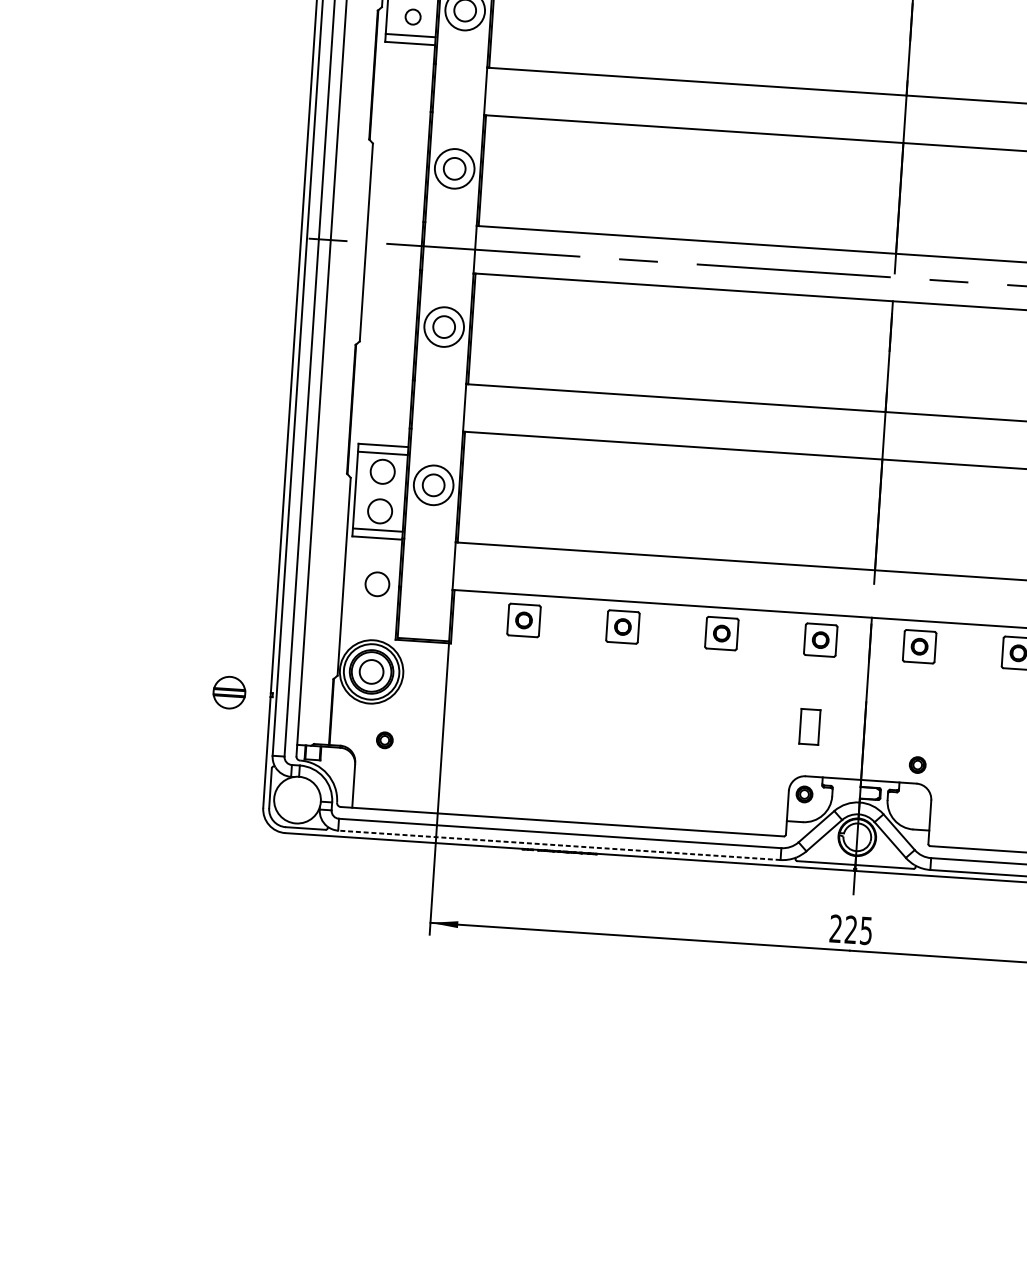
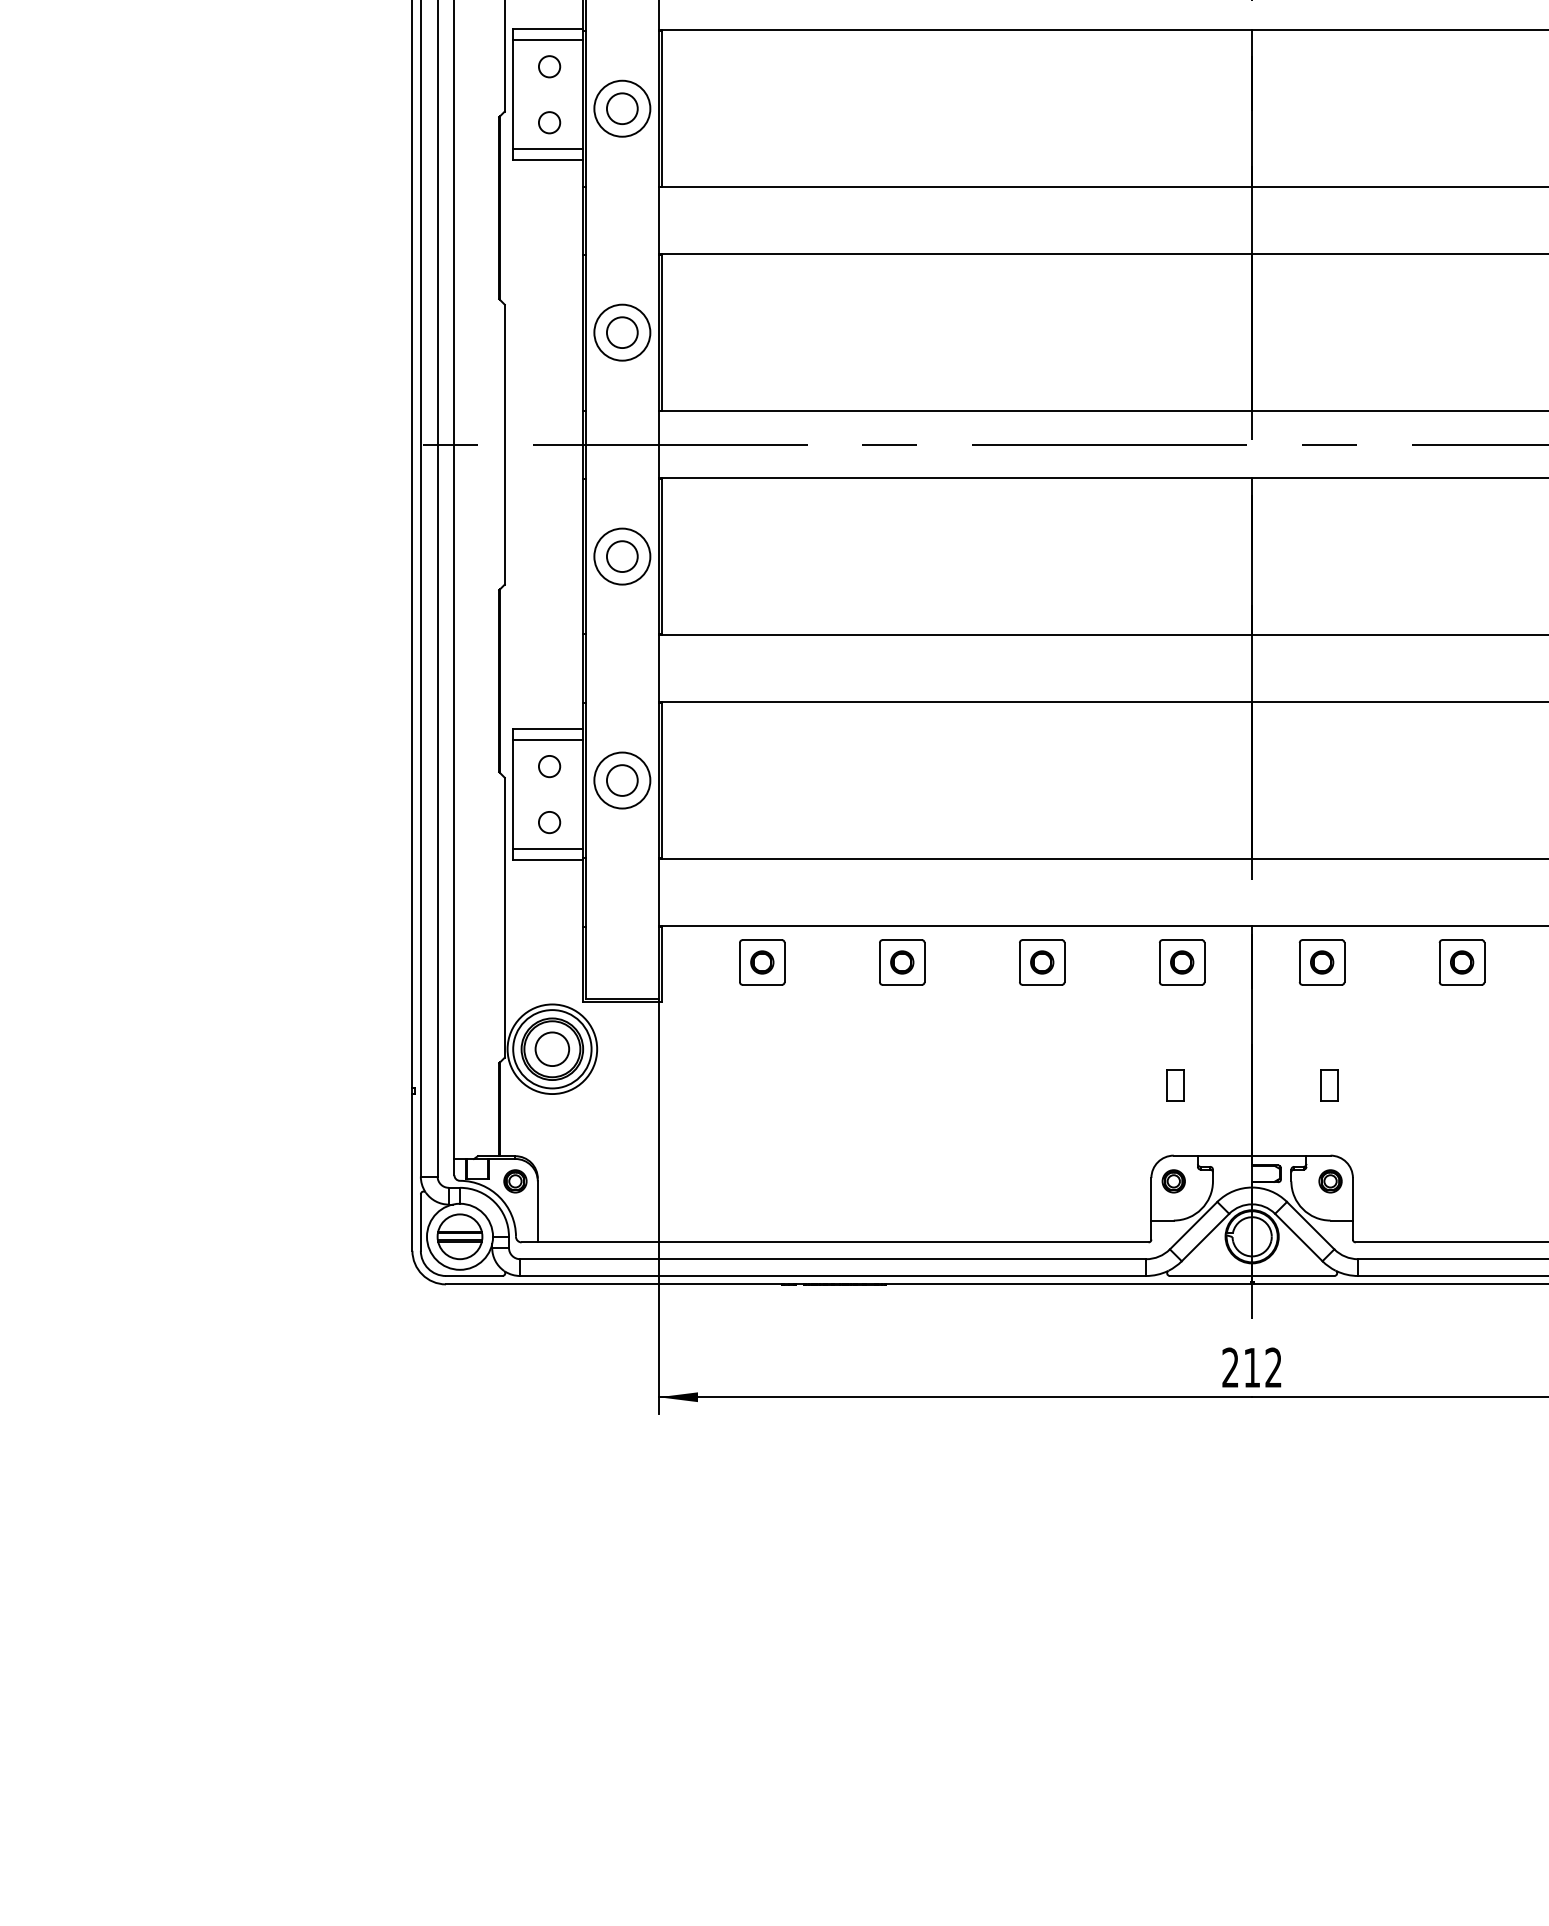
circle: (382, 471) -> (549, 766), size x0.62
circle: (380, 511) -> (549, 822), size x0.62
circle: (377, 583) -> (552, 924), removed
part: (229, 692) -> (459, 1236), moved
part: (810, 726) -> (1175, 1085), size x0.62
part: (919, 734) -> (1329, 1085), added
part: (384, 740) -> (515, 1181), moved
part: (917, 765) -> (1330, 1181), moved
line: (559, 845) -> (833, 1276), dashed -> solid
text: (858, 930) -> (1262, 1367), 225 -> 212

